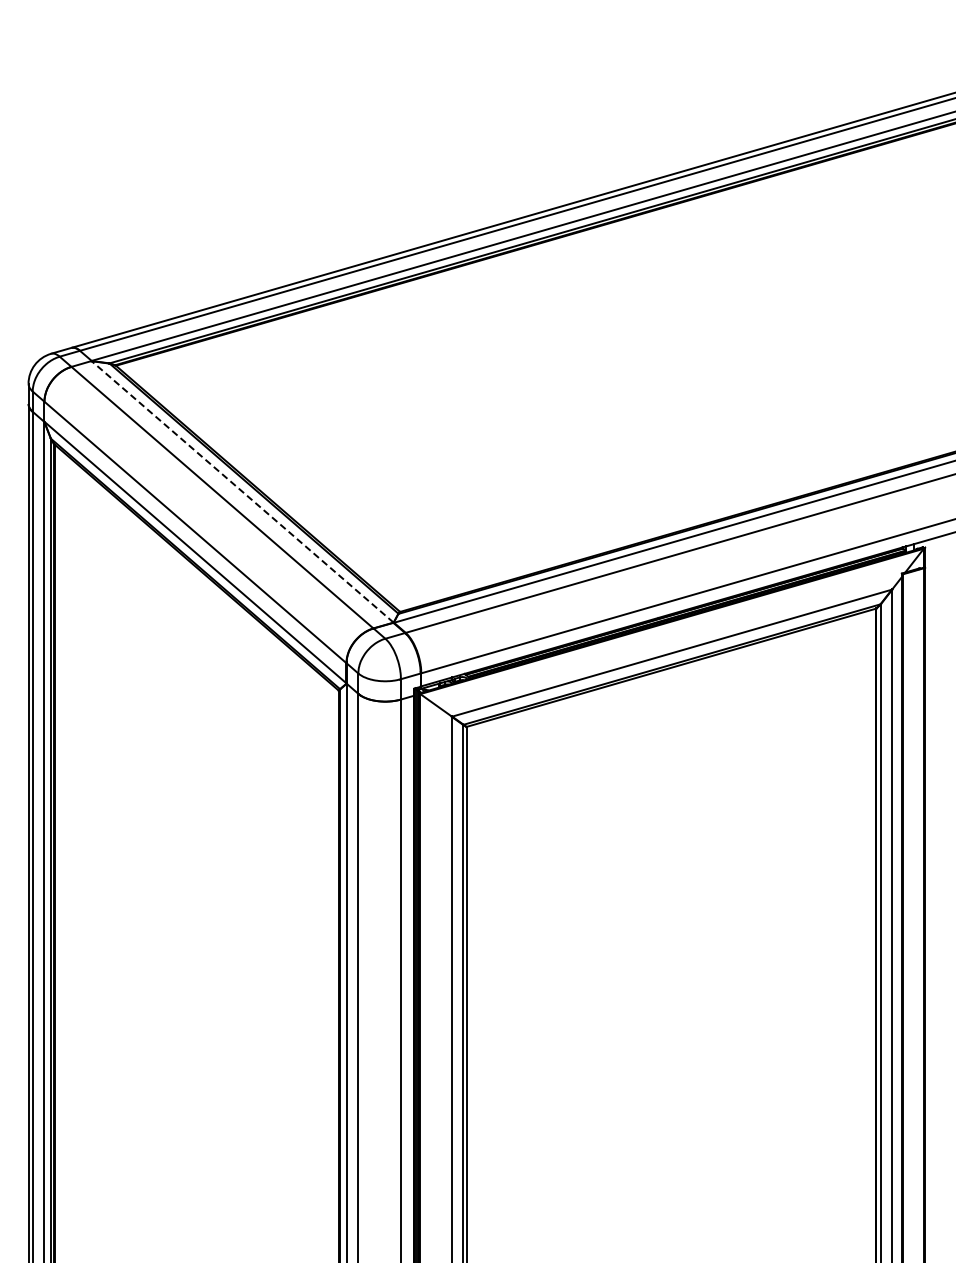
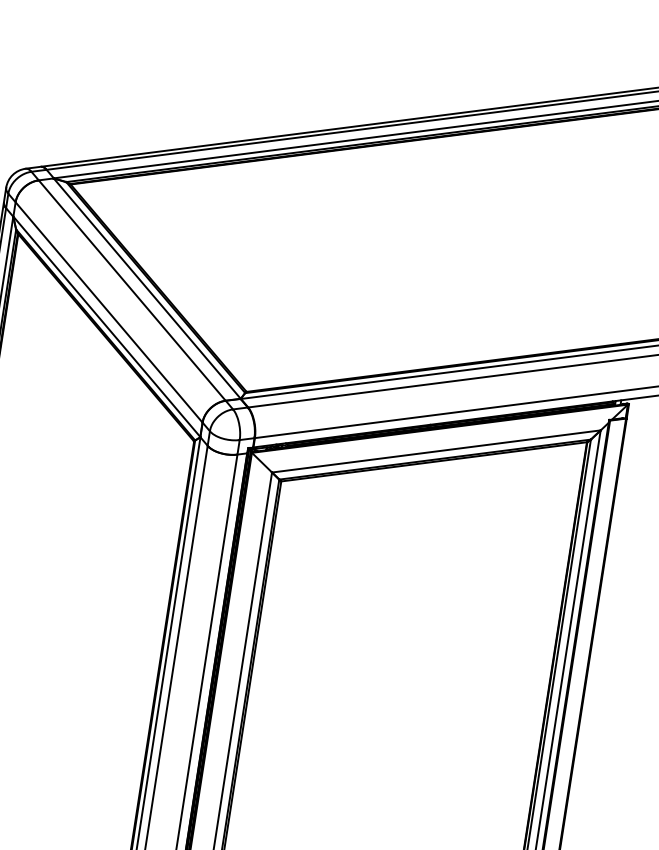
line: (242, 491) -> (147, 288), dashed -> solid

